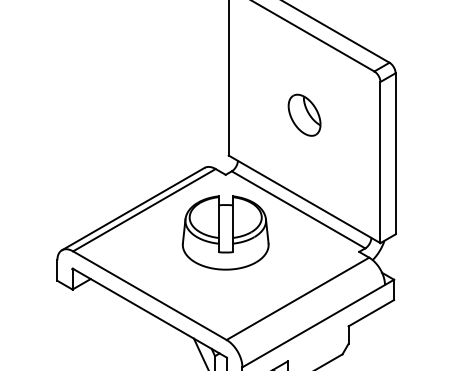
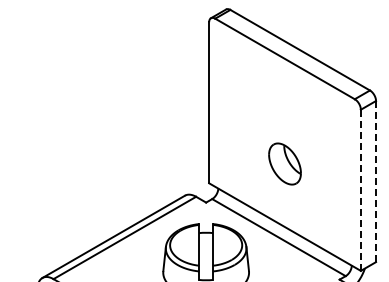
part: (304, 114) -> (284, 163), moved
line: (395, 153) -> (375, 181), solid -> dashed
line: (380, 162) -> (360, 190), solid -> dashed

